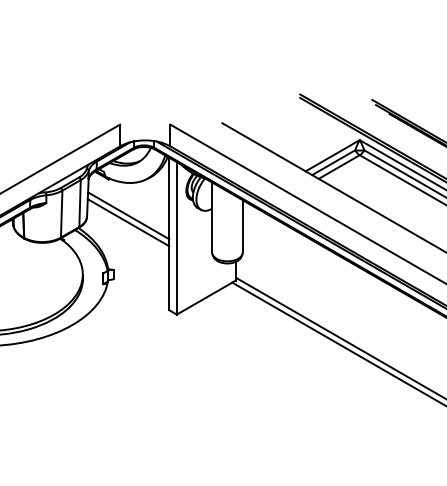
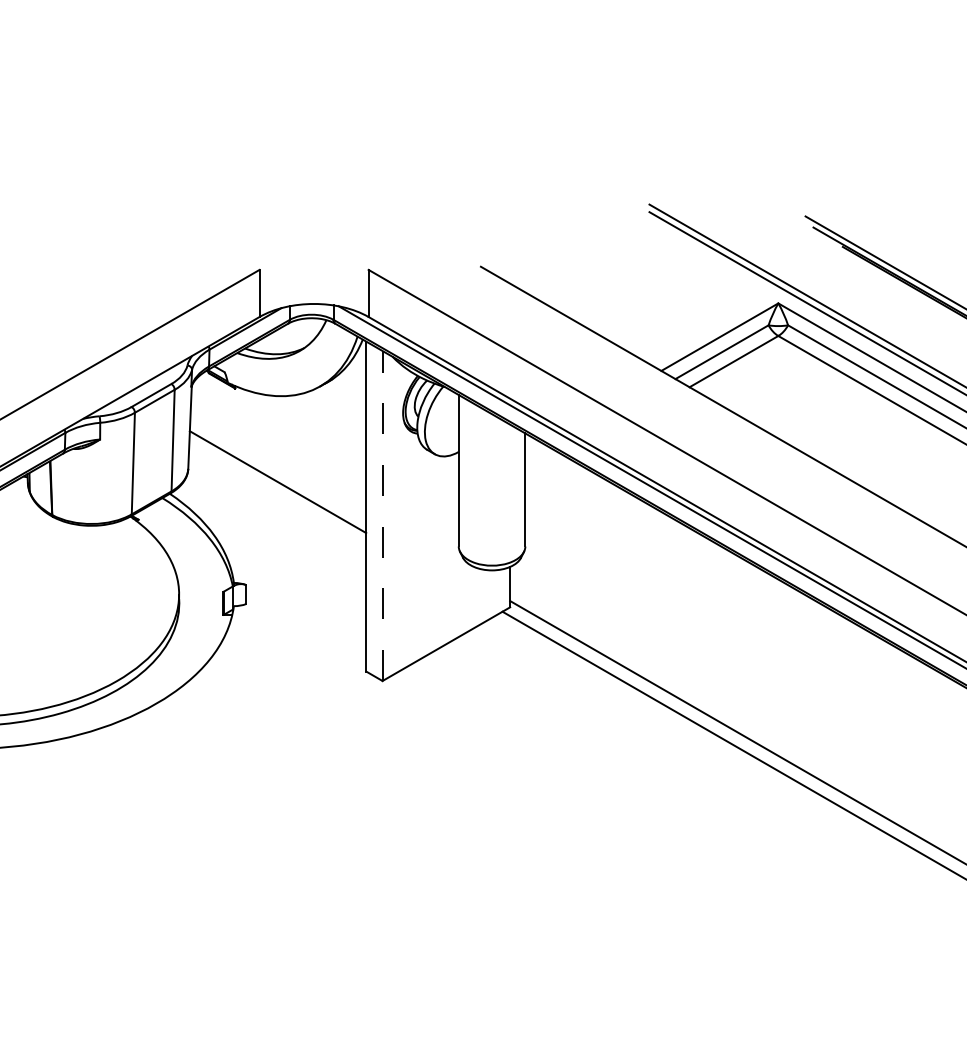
line: (128, 215) -> (277, 466), removed
line: (176, 237) -> (381, 514), solid -> dashed

